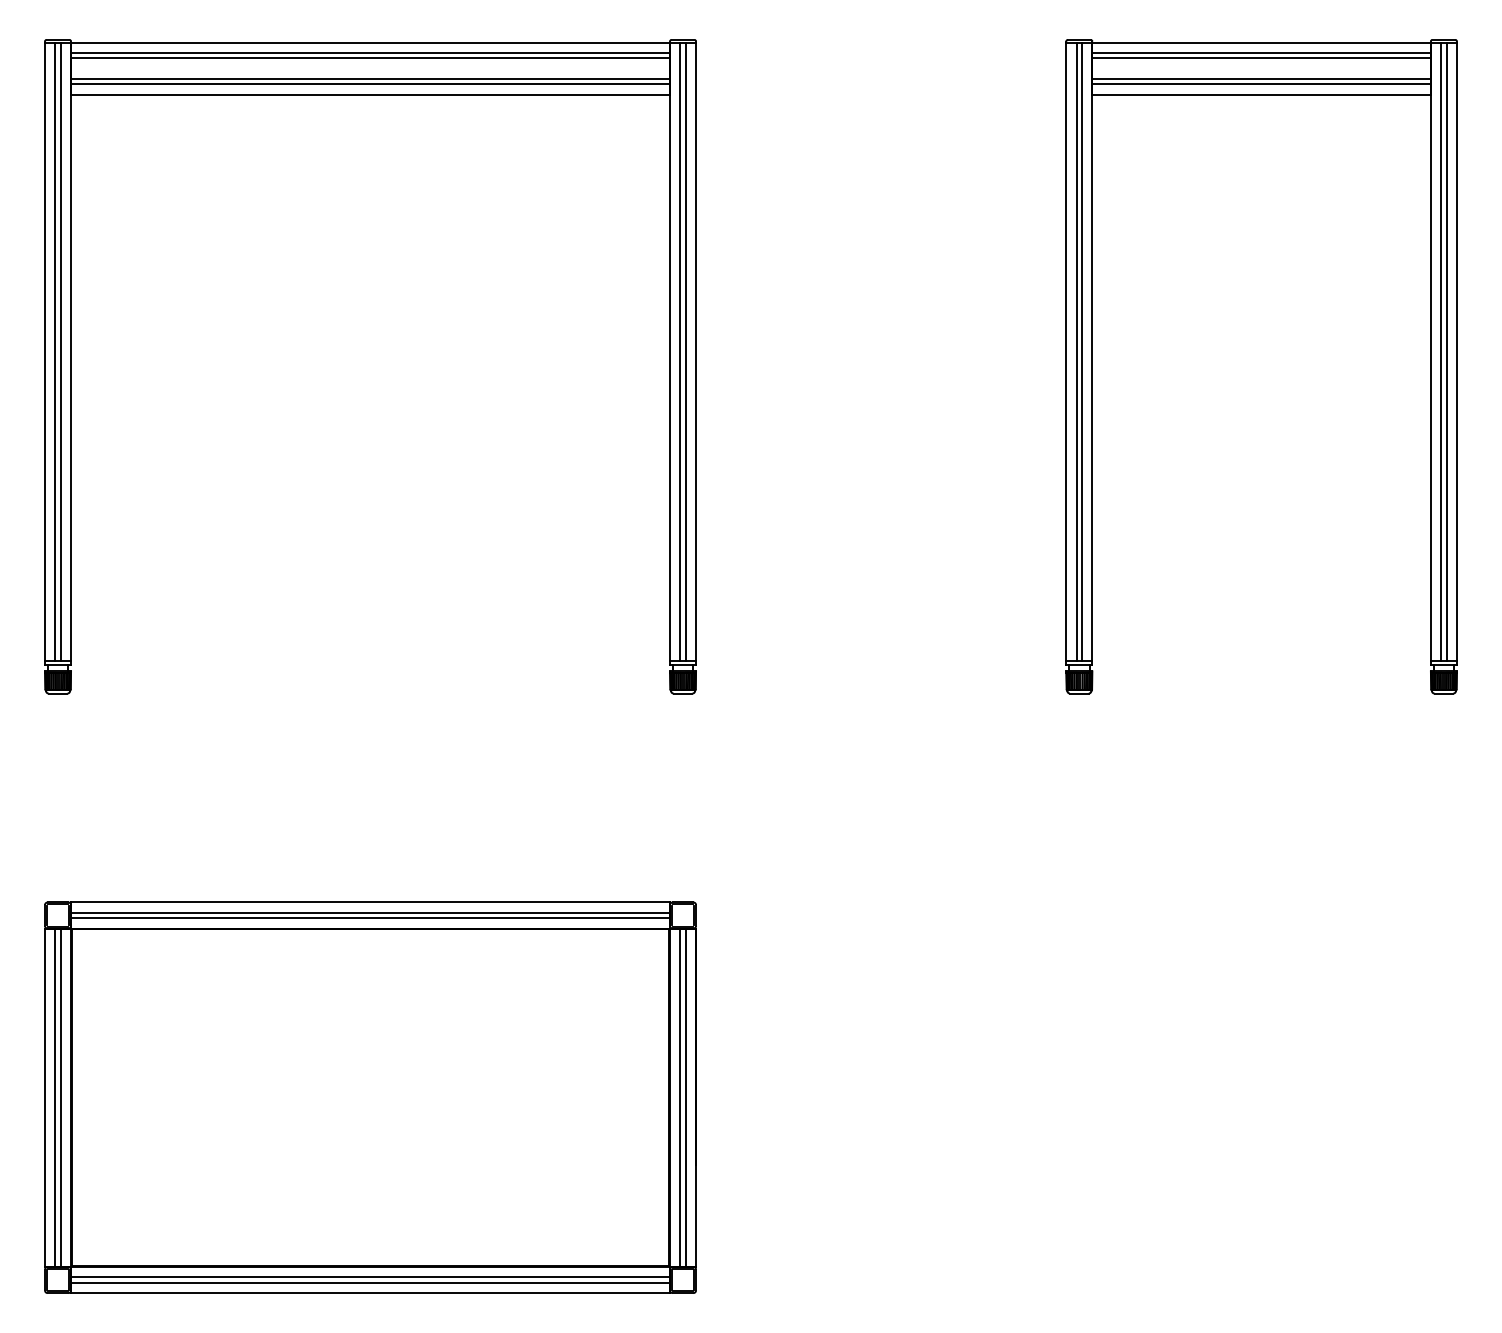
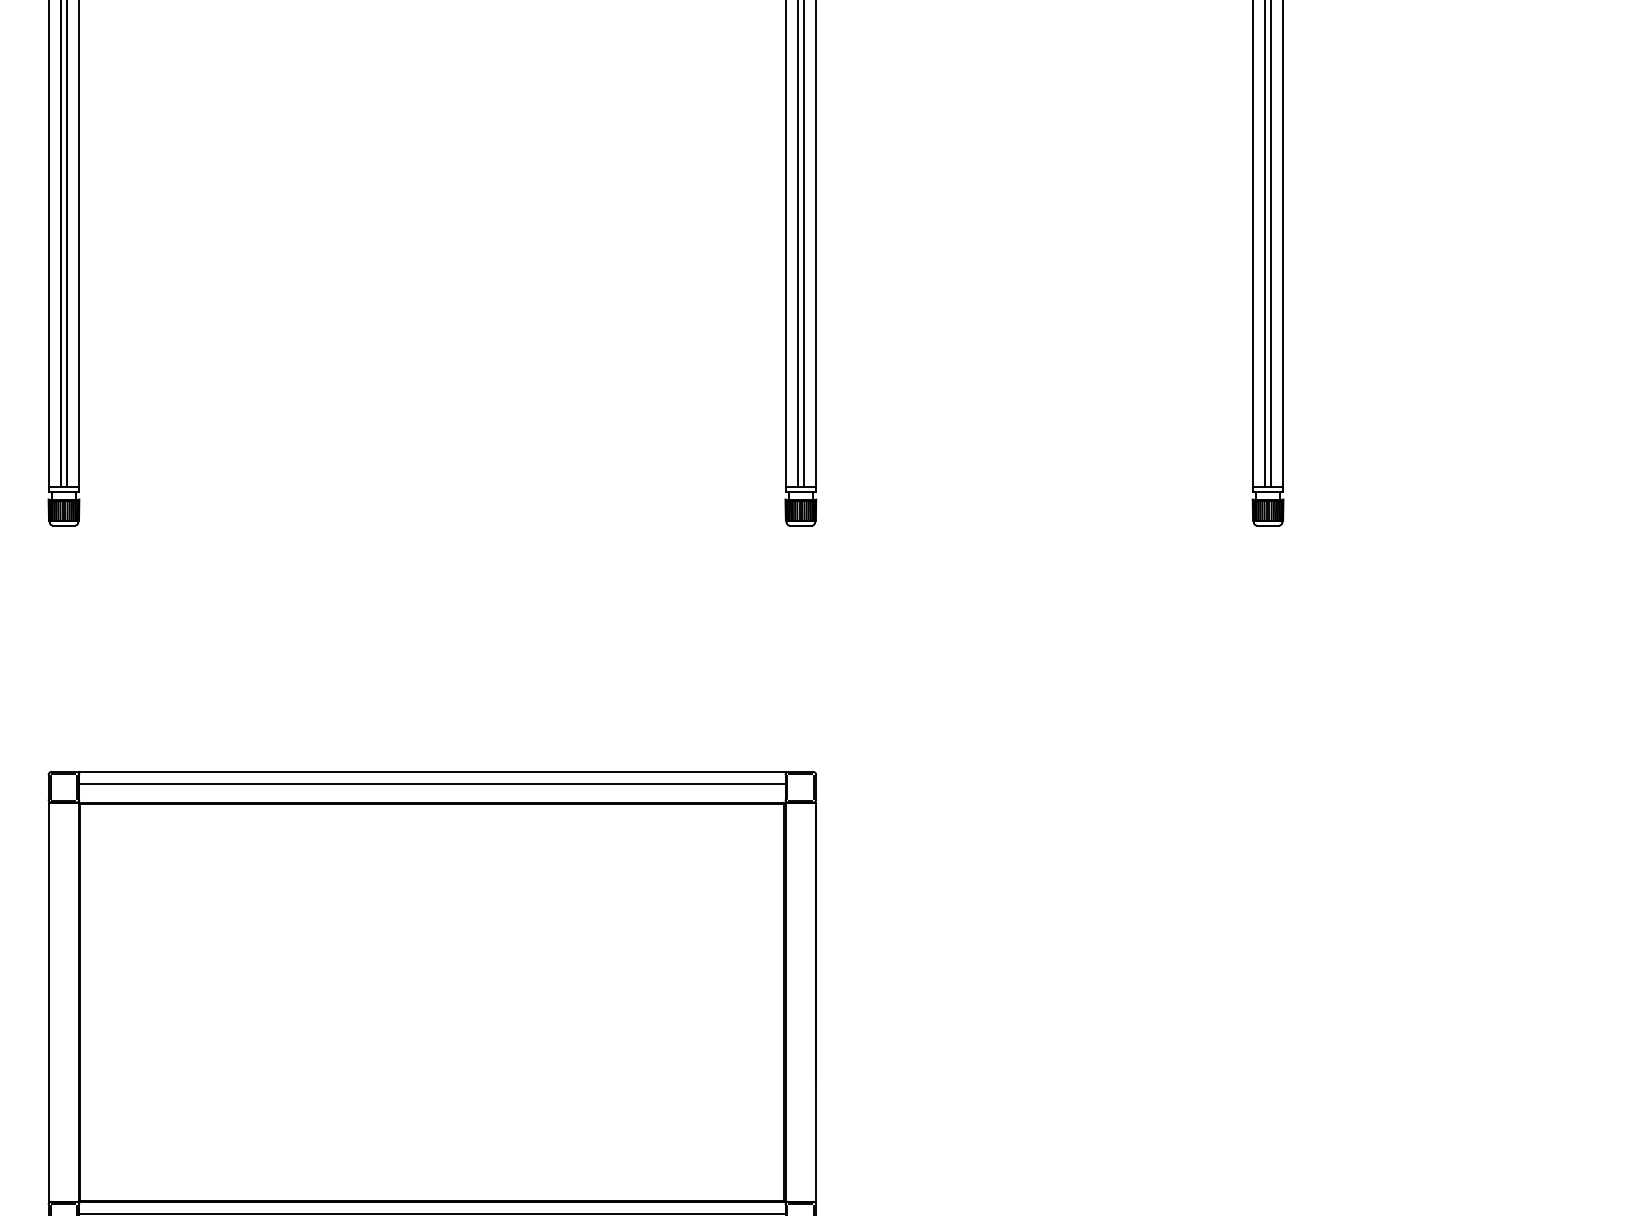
line: (370, 918) -> (432, 790), removed
line: (55, 1097) -> (60, 1001), removed
line: (60, 1097) -> (66, 1001), removed
line: (680, 1097) -> (797, 1001), removed
line: (685, 1097) -> (803, 1001), removed

